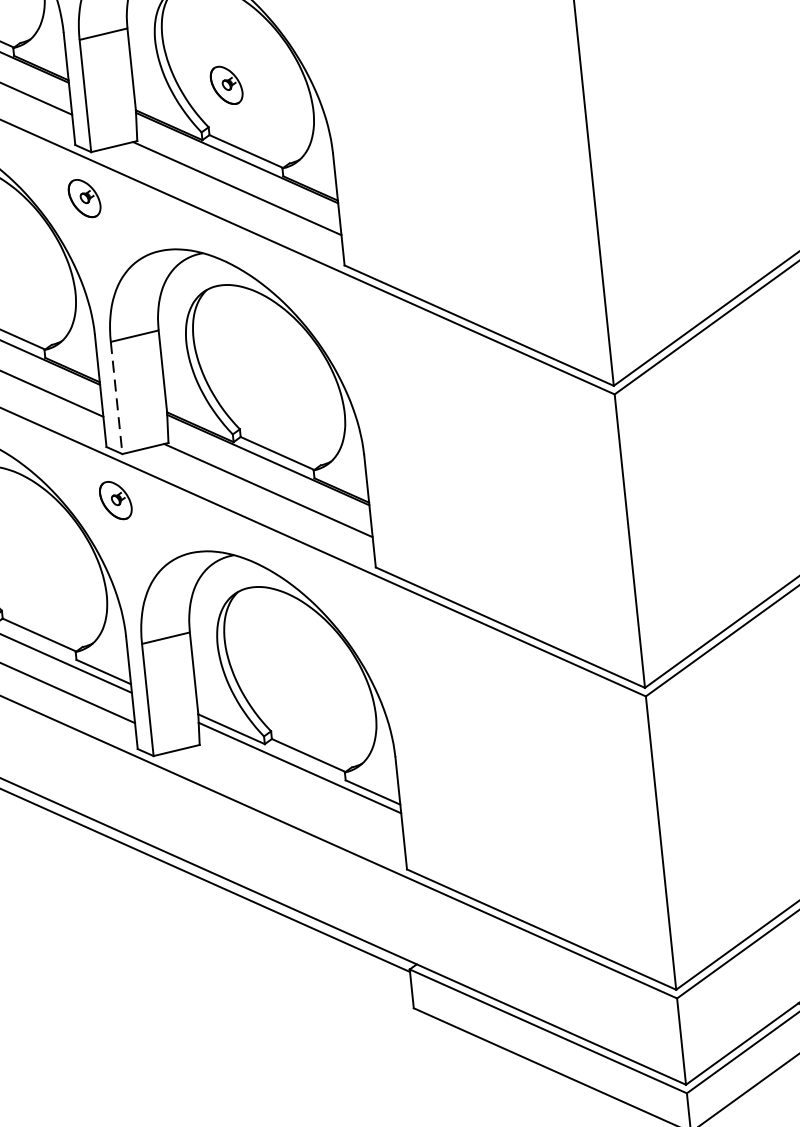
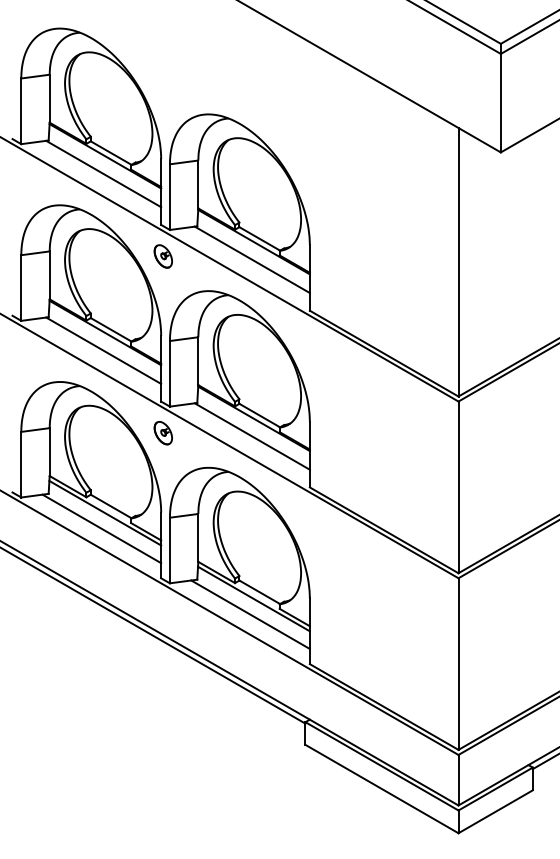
part: (225, 85) -> (251, 199), removed
line: (115, 397) -> (169, 373), dashed -> solid
line: (296, 795) -> (250, 614), added

